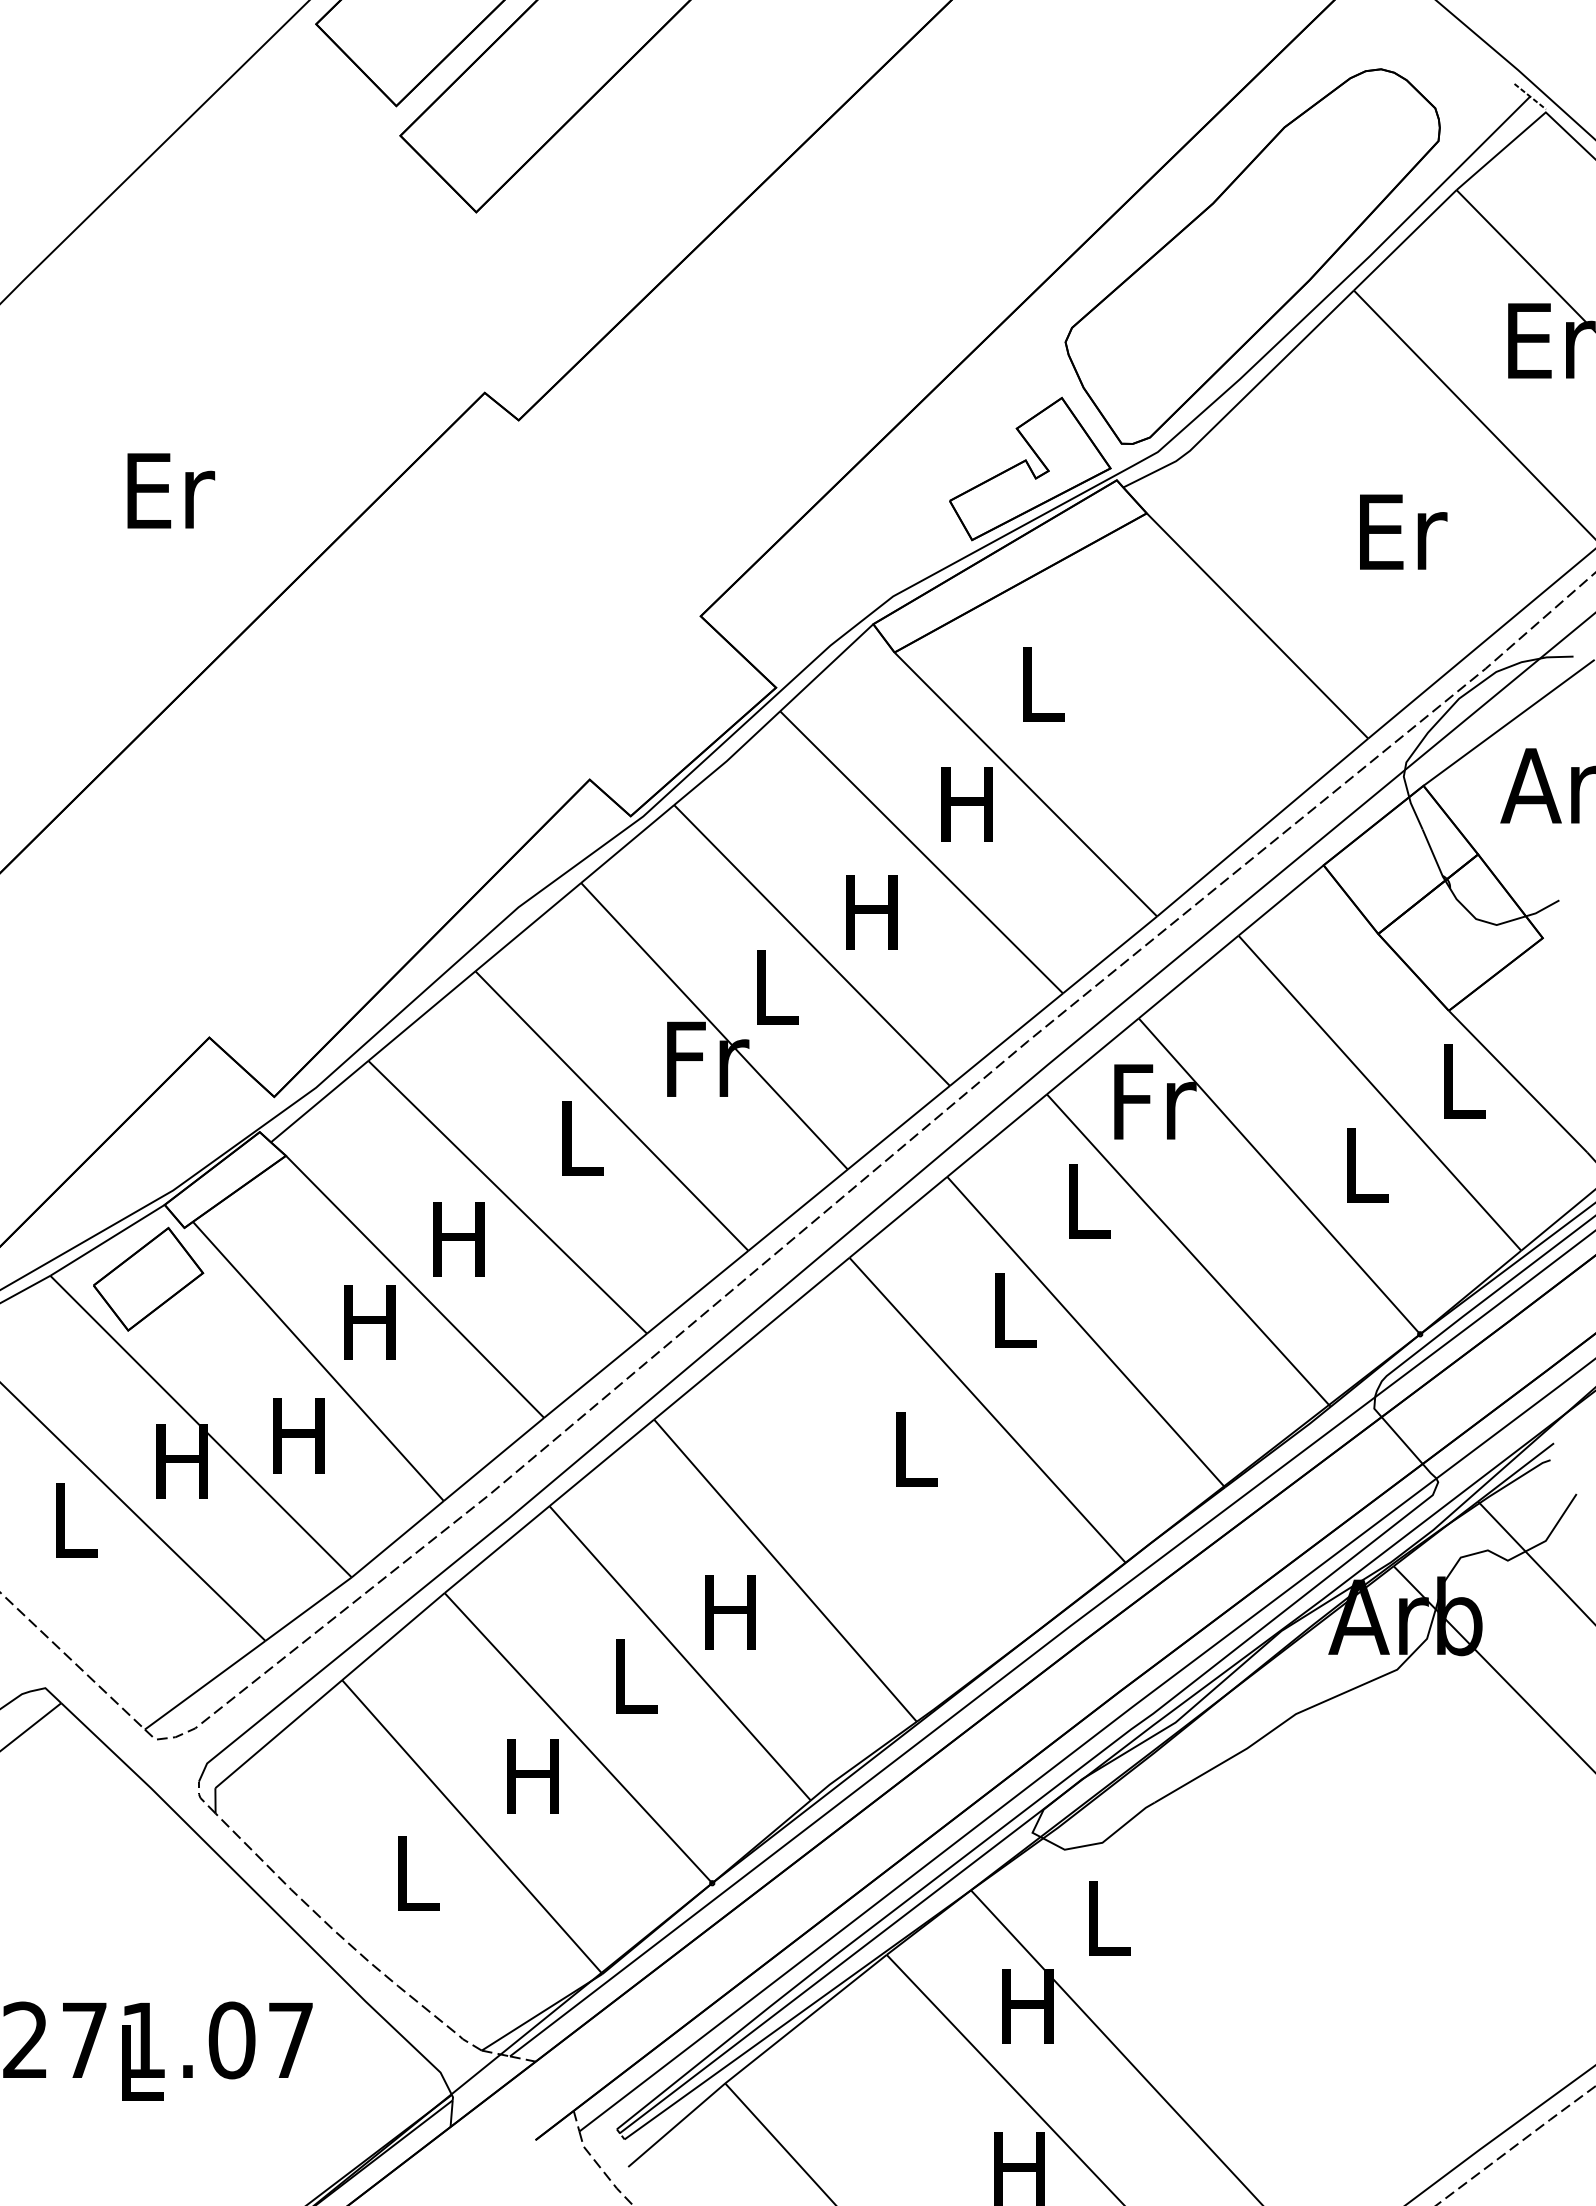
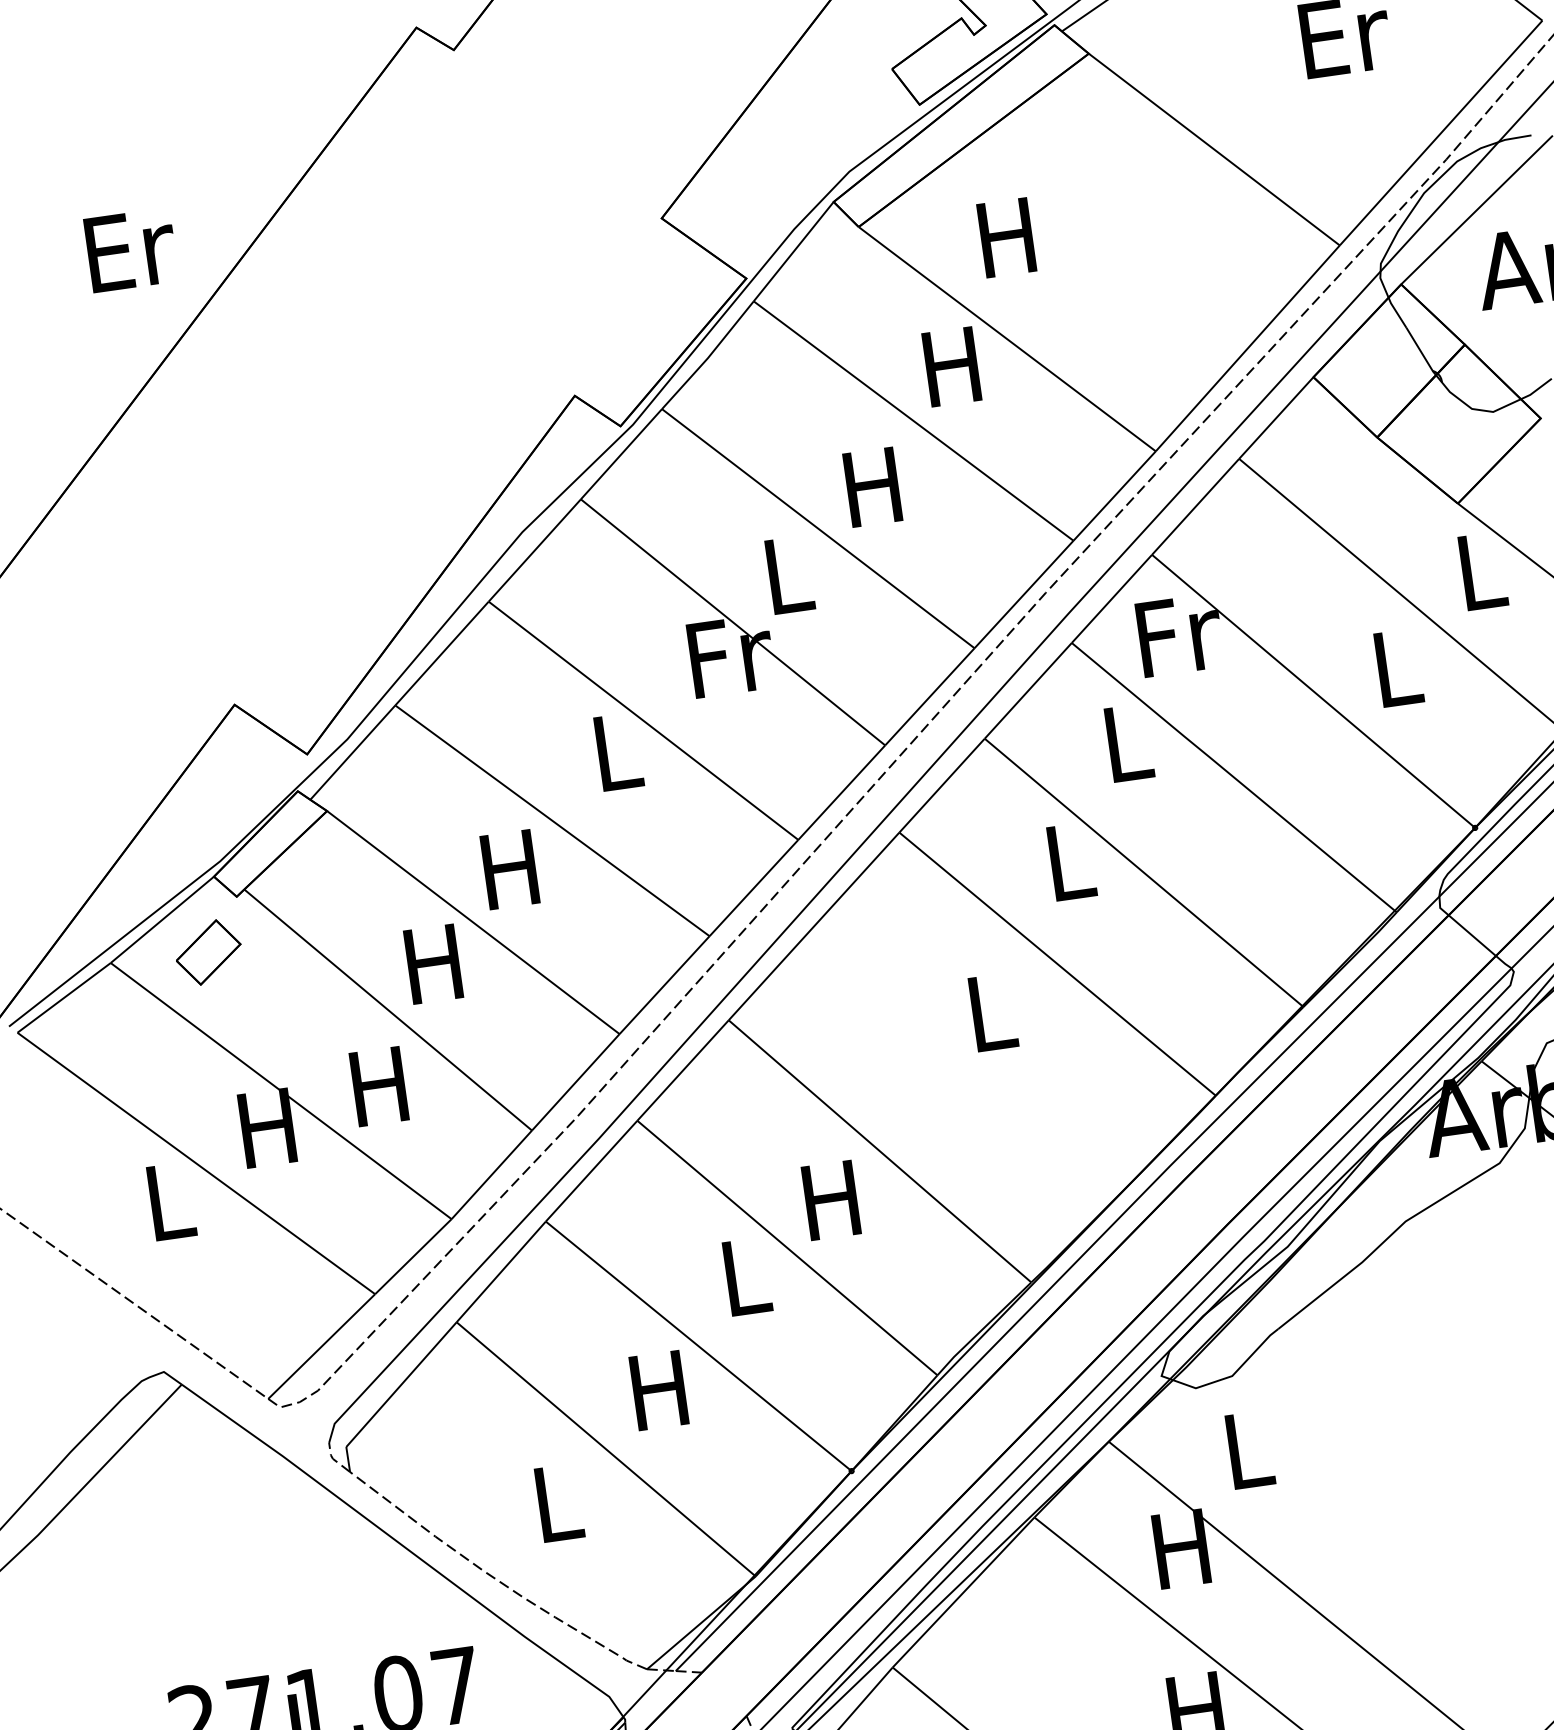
text: (171, 490) -> (131, 249), moved
text: (1039, 684) -> (1006, 238), L -> H
part: (148, 1278) -> (208, 951), size x0.6

